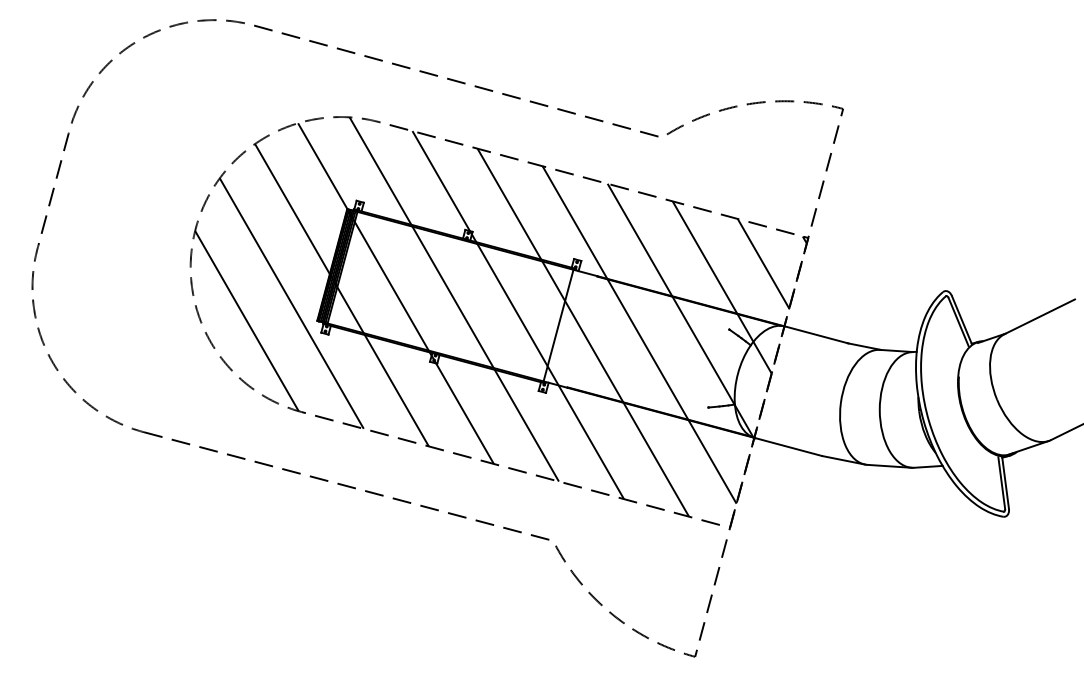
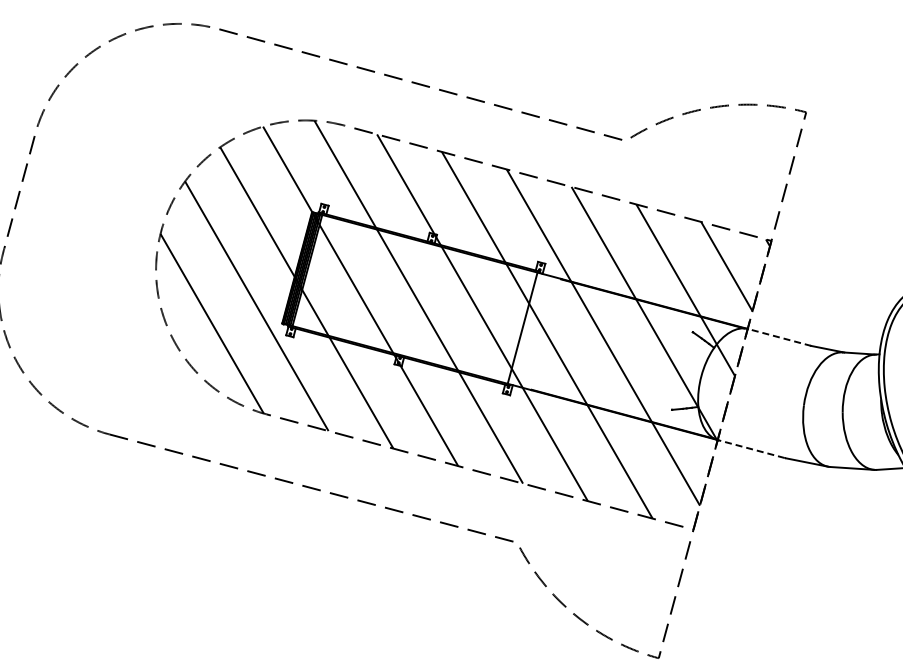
line: (816, 334) -> (779, 337), solid -> dashed
line: (787, 446) -> (750, 448), solid -> dashed

